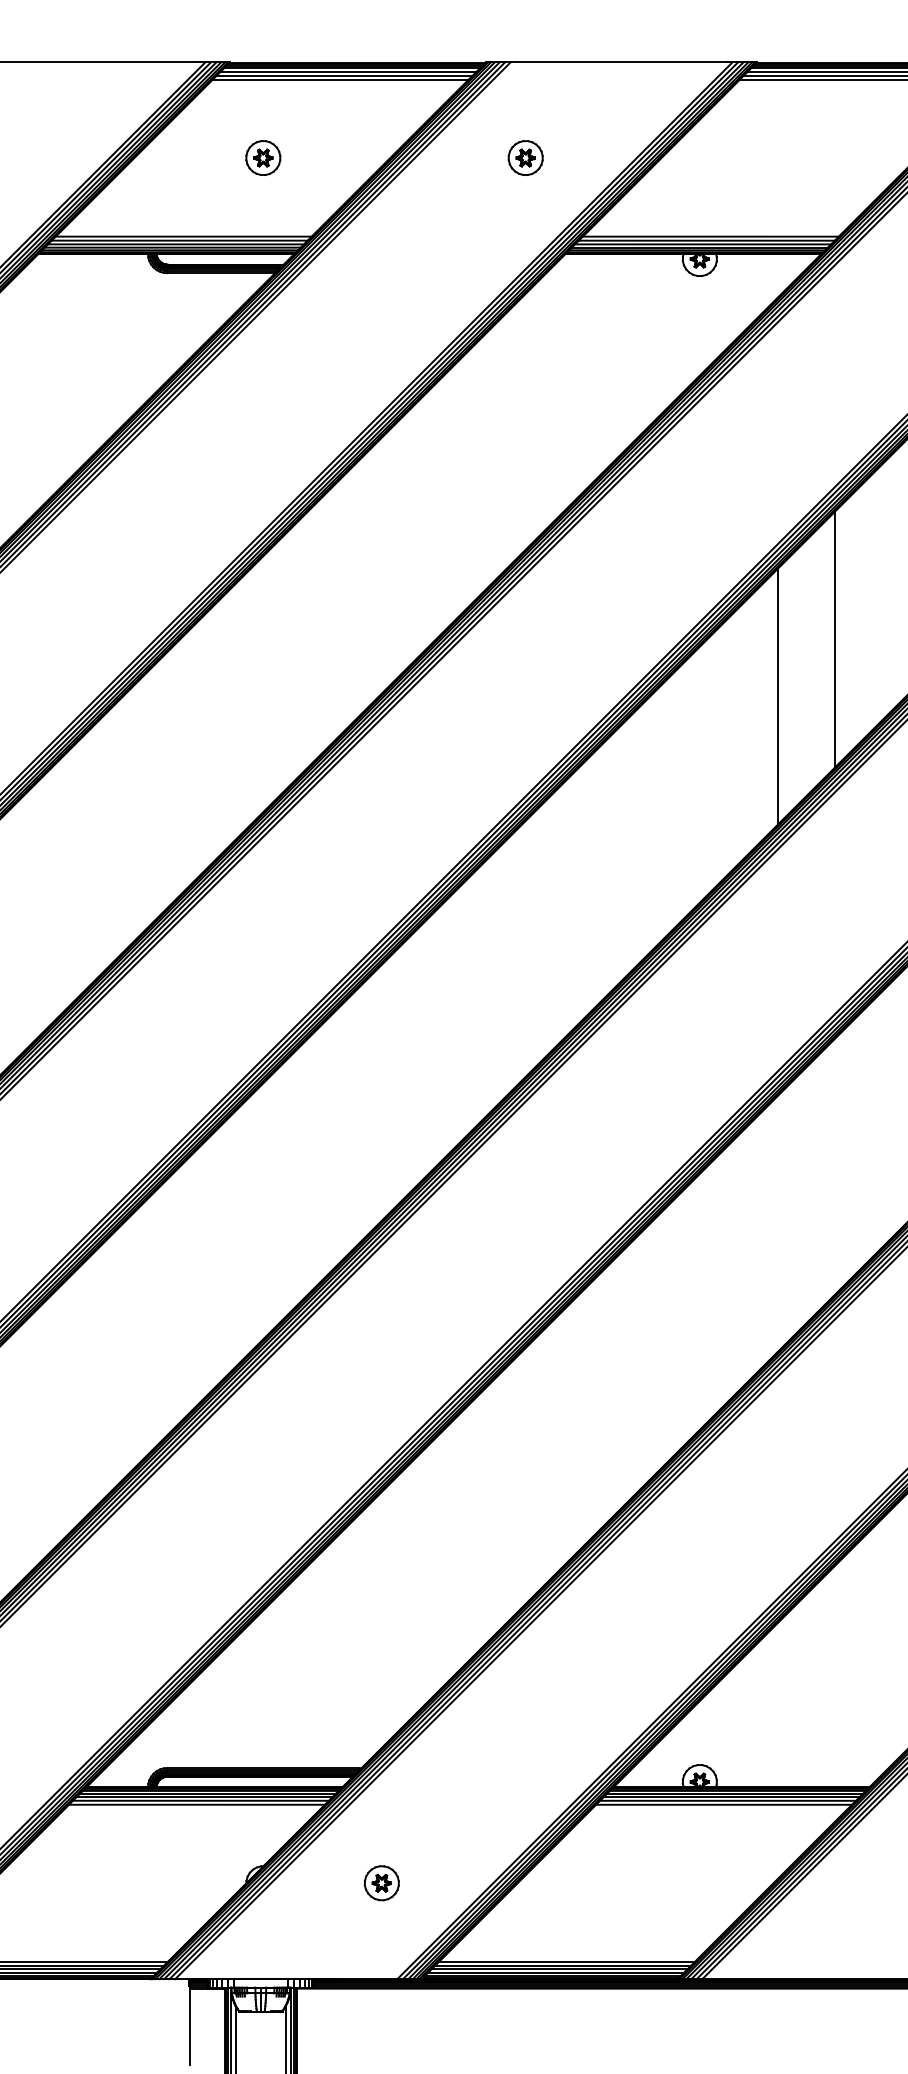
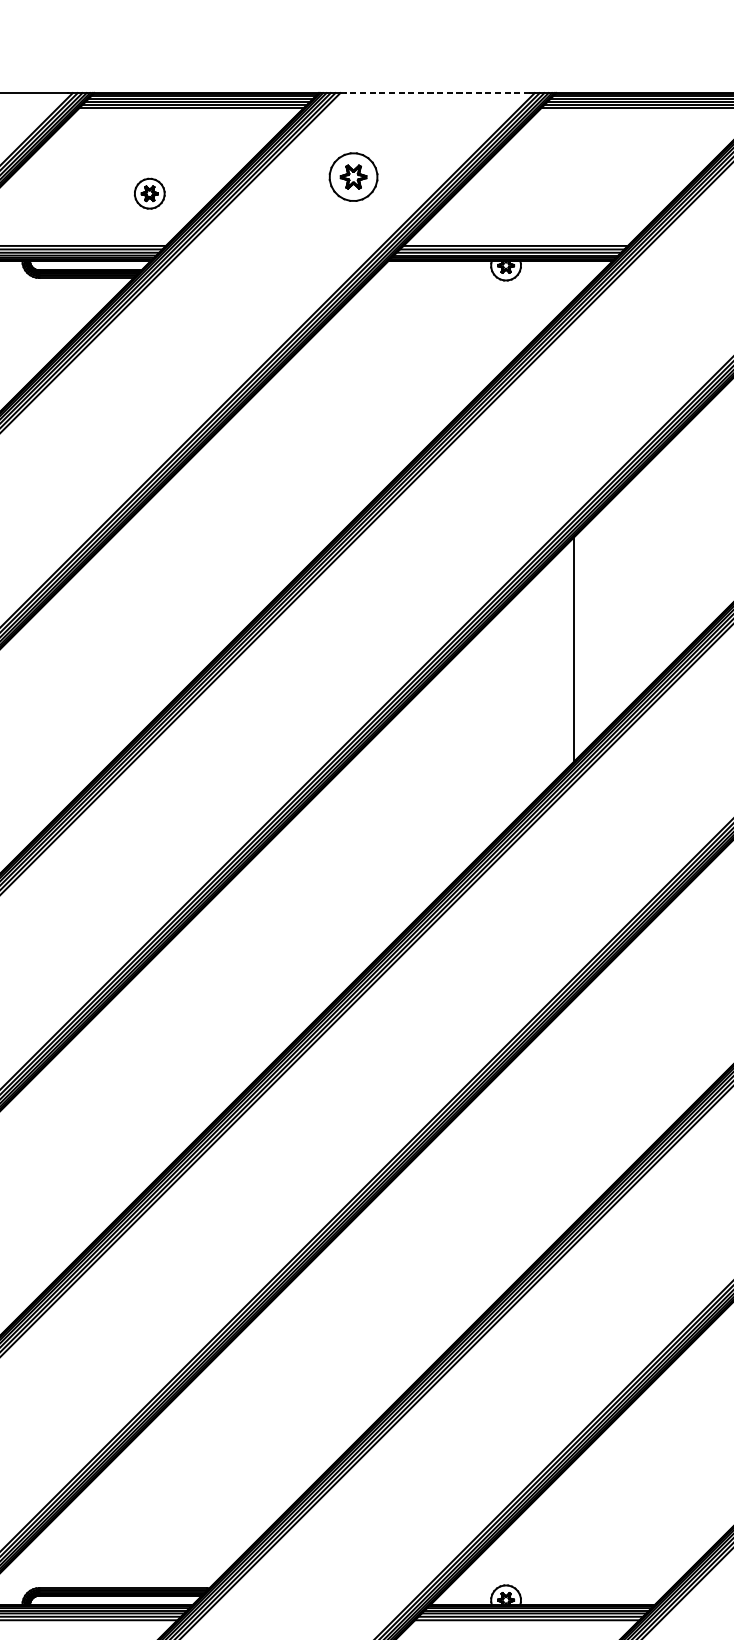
line: (621, 62) -> (437, 93), solid -> dashed
part: (263, 157) -> (149, 193), moved
part: (525, 157) -> (353, 176), size x1.6
line: (835, 639) -> (624, 599), removed

